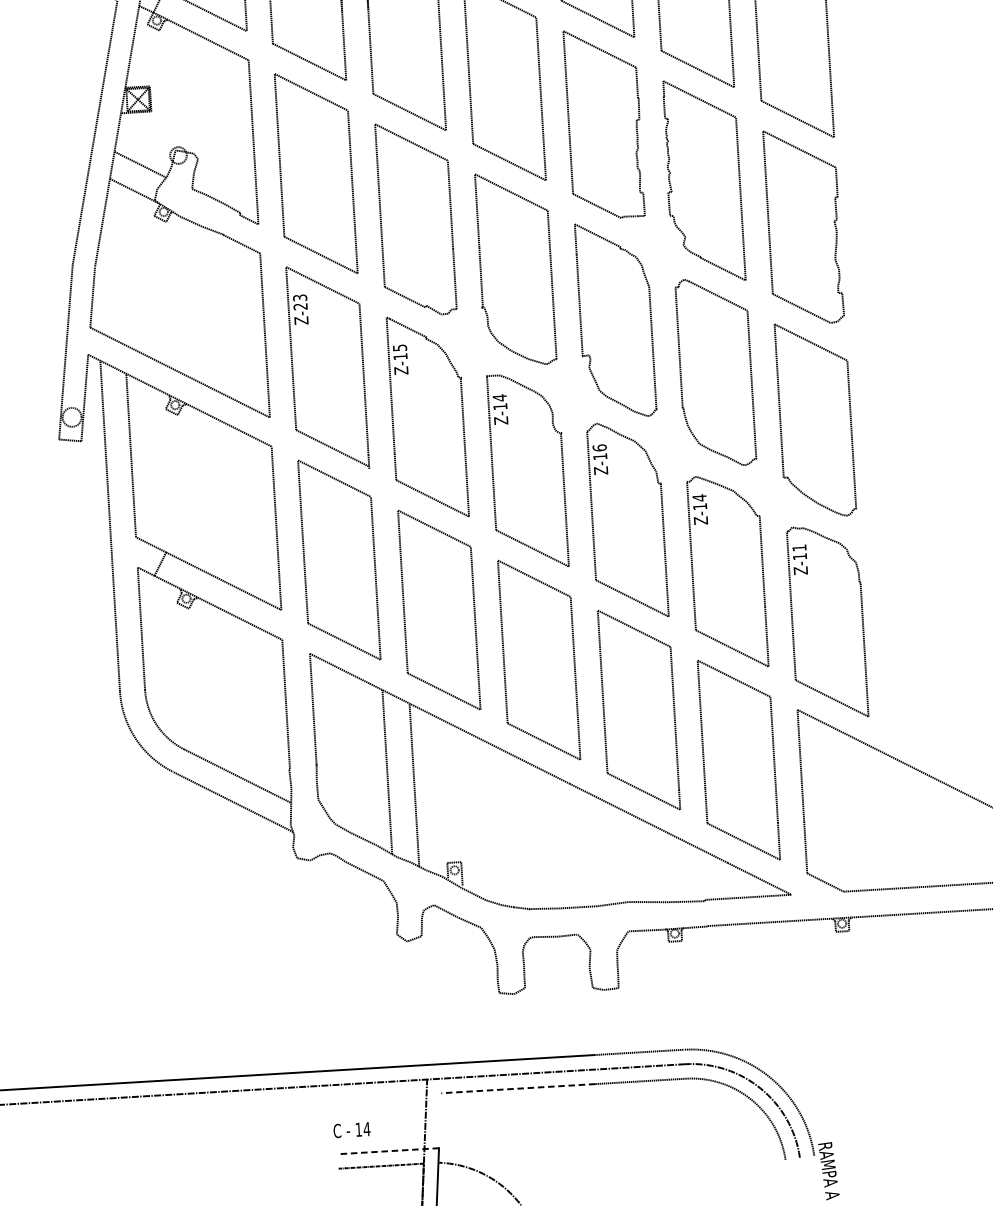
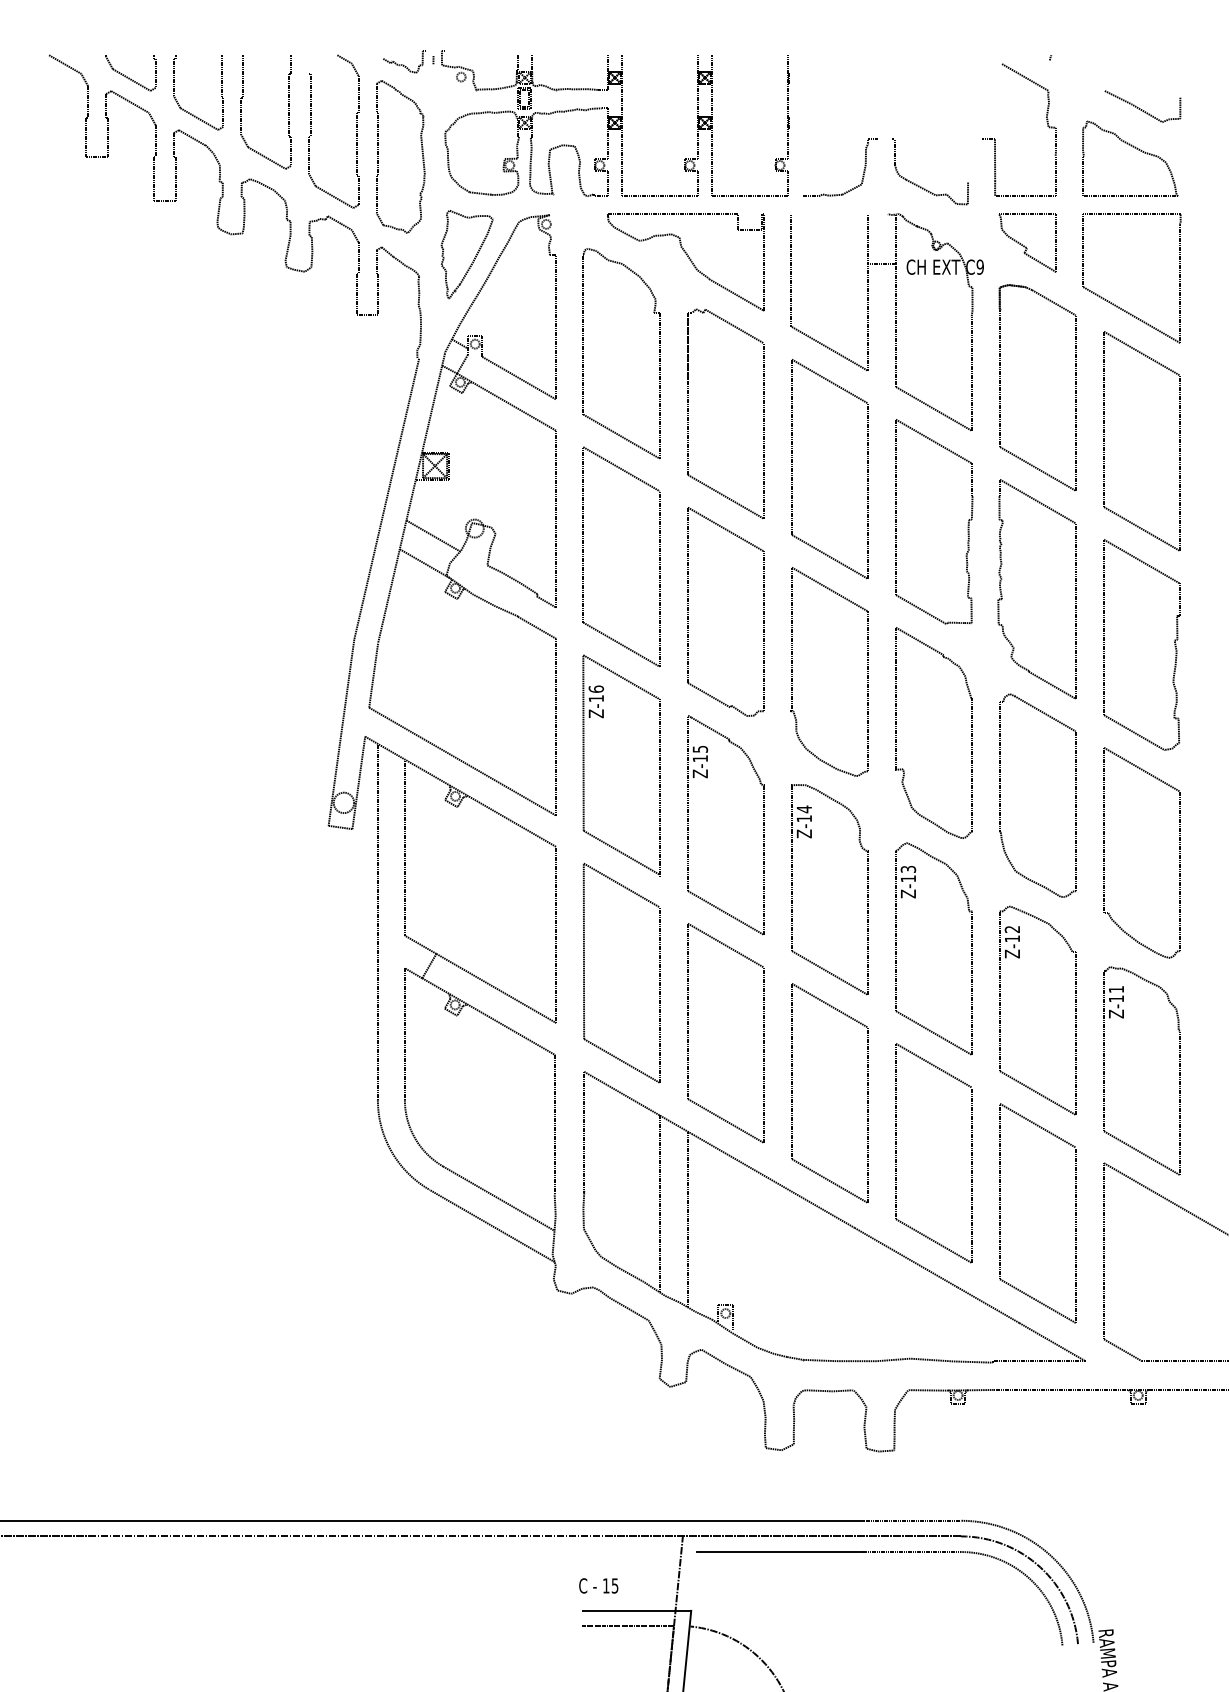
text: (300, 301) -> (596, 693), Z-23 -> Z-16
text: (599, 447) -> (908, 868), Z-16 -> Z-13
text: (698, 498) -> (1011, 929), Z-14 -> Z-12
line: (518, 1089) -> (780, 1552), dashed -> solid
text: (366, 1128) -> (614, 1585), 14 -> 15
line: (388, 1150) -> (636, 1610), dashed -> solid

